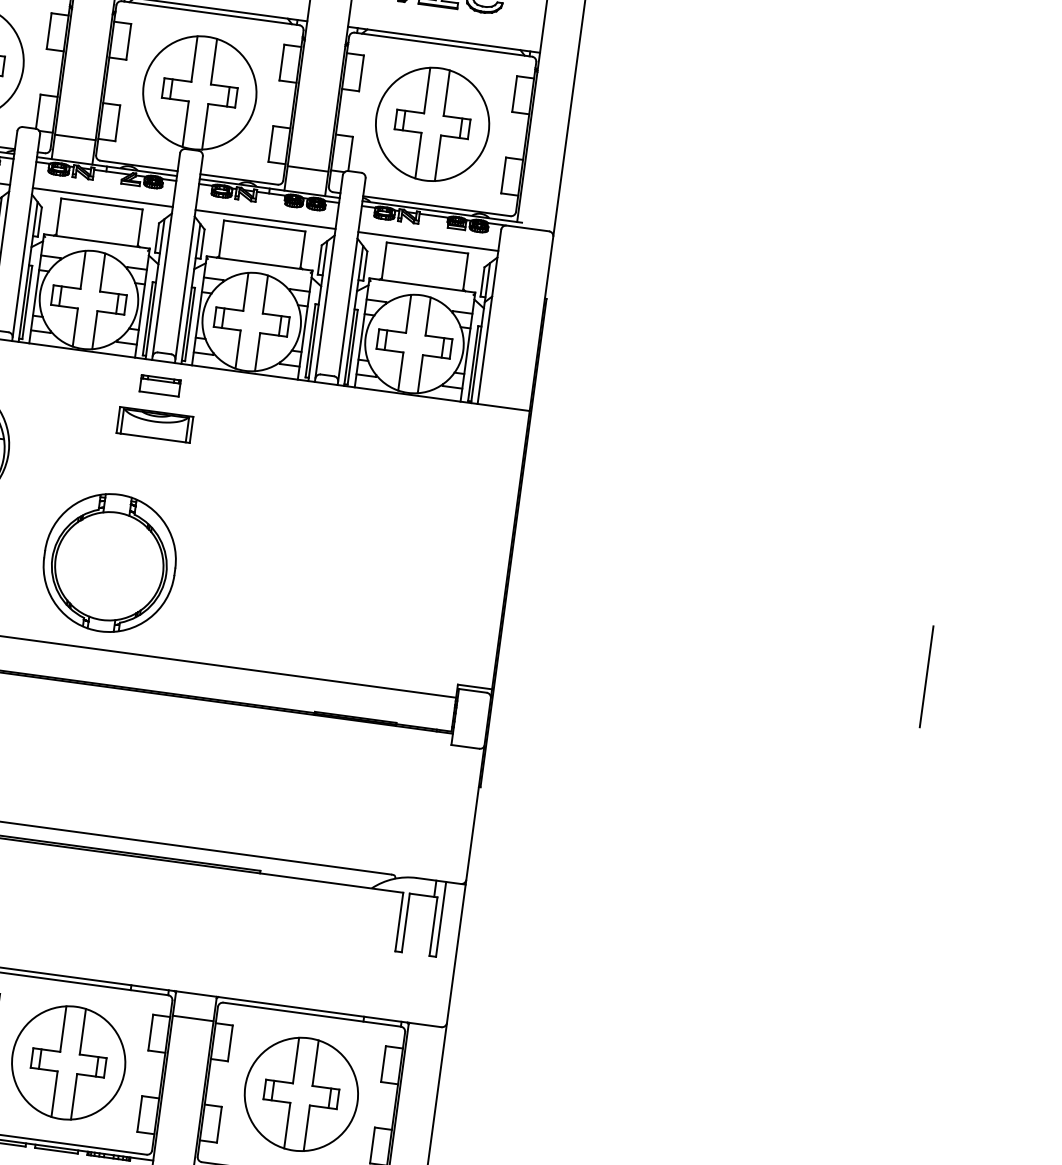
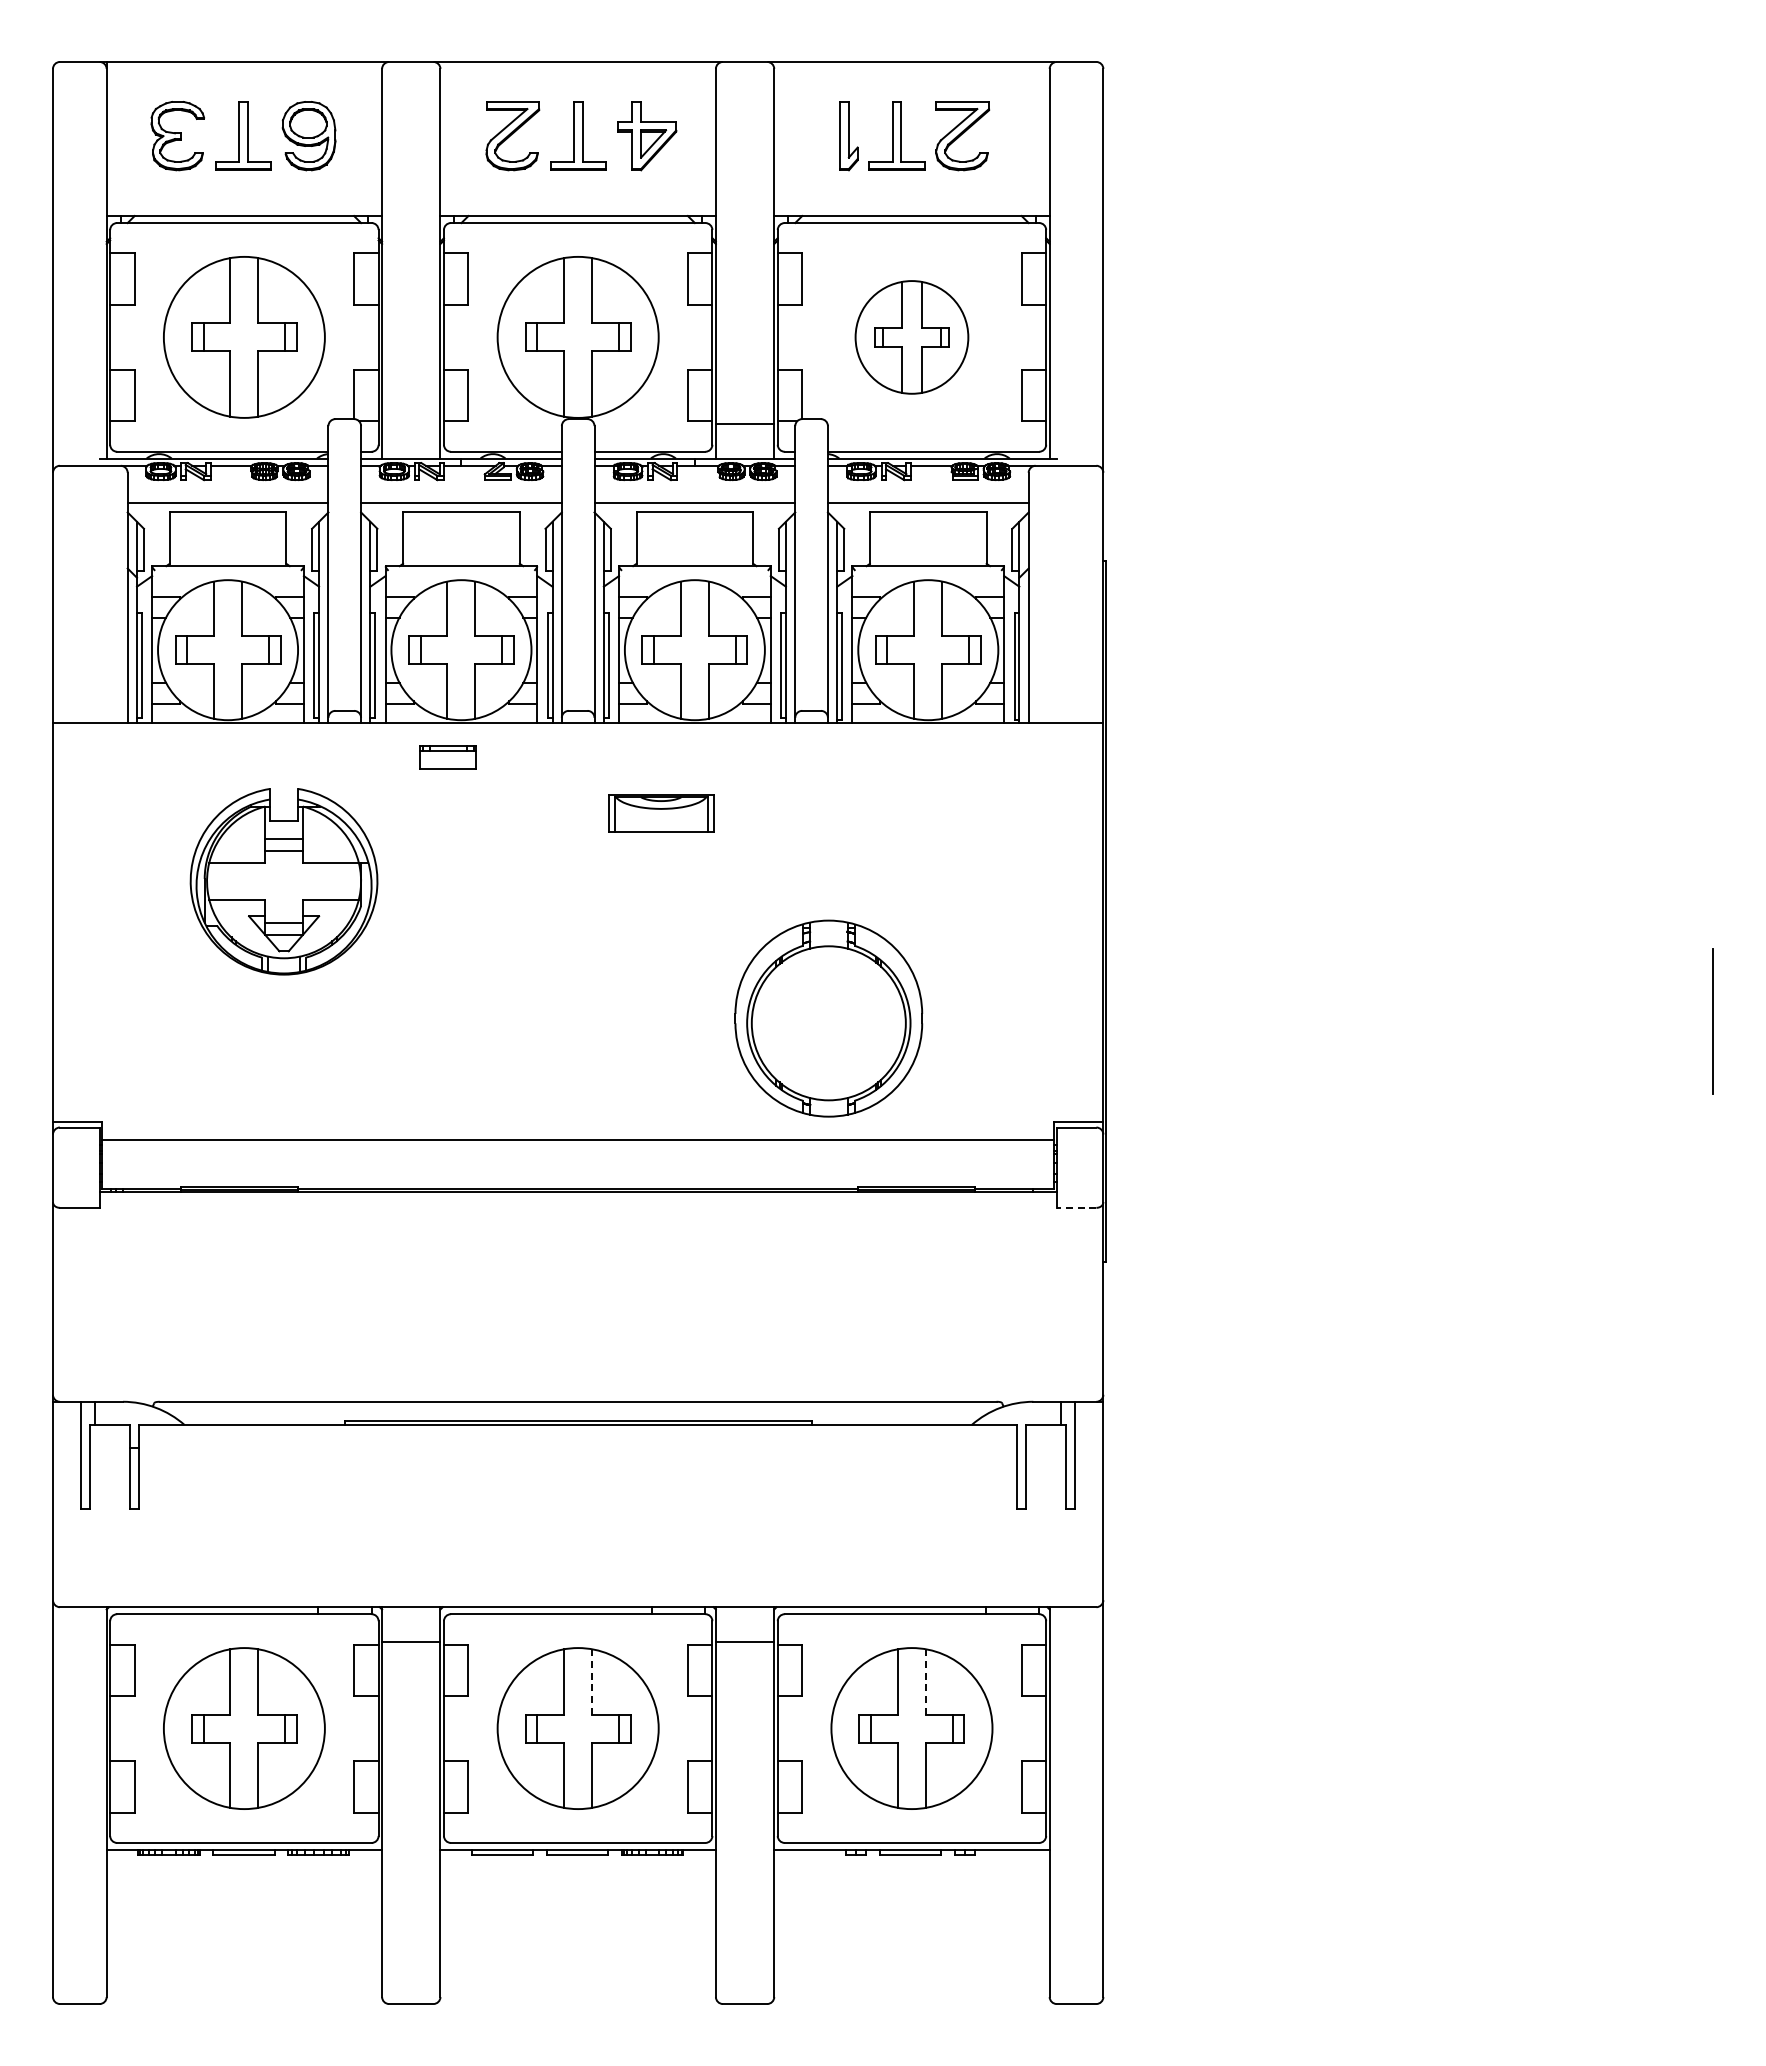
part: (432, 124) -> (911, 337), size x0.7
line: (75, 137) -> (411, 423), removed
part: (159, 385) -> (447, 757), moved
part: (155, 424) -> (661, 813), moved
part: (109, 562) -> (828, 1018), moved
line: (465, 746) -> (1076, 1207), solid -> dashed
line: (83, 1031) -> (592, 1681), solid -> dashed
line: (315, 1062) -> (925, 1681), solid -> dashed

